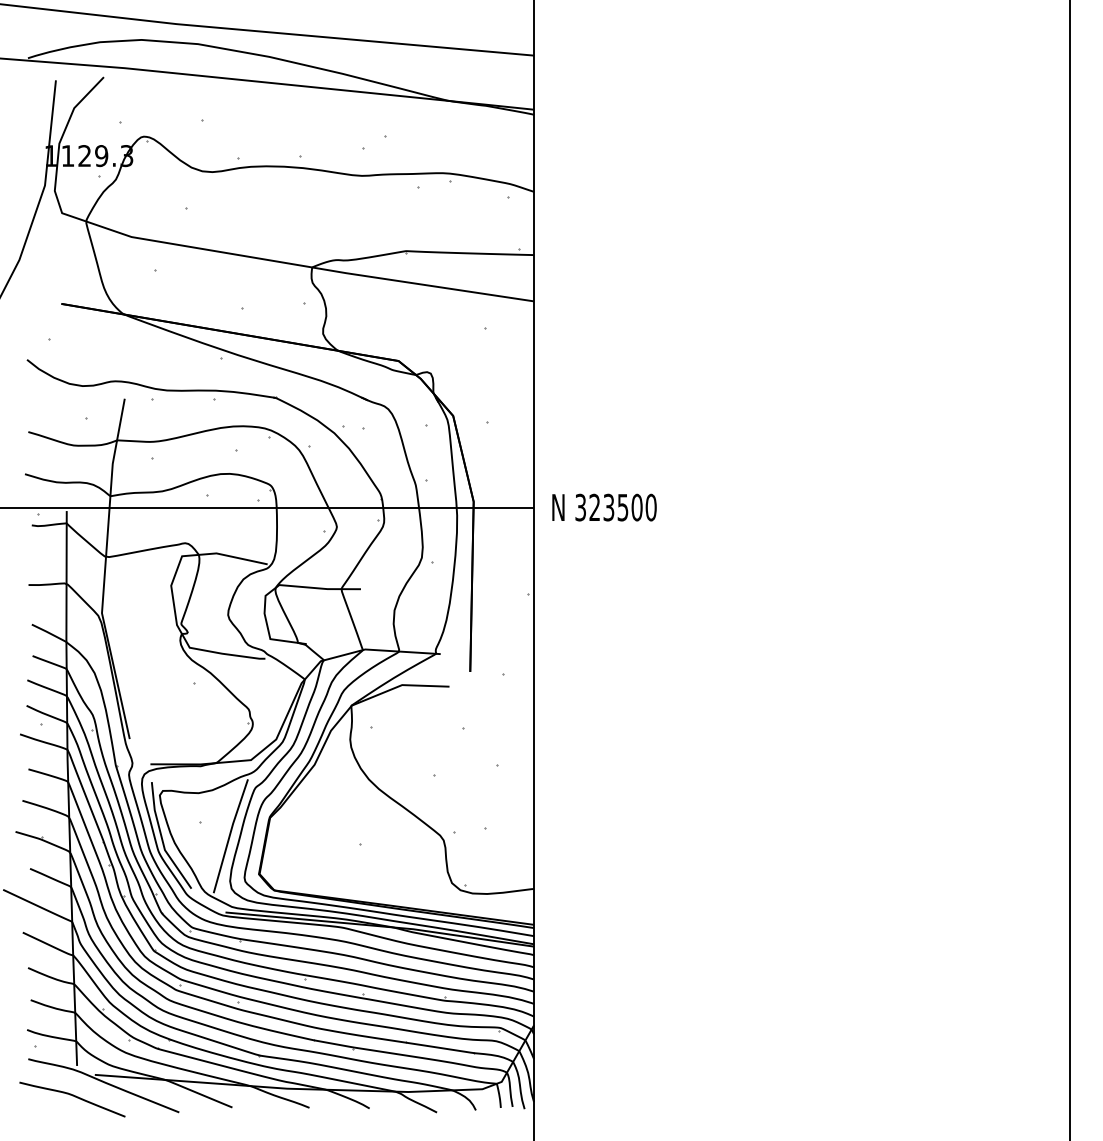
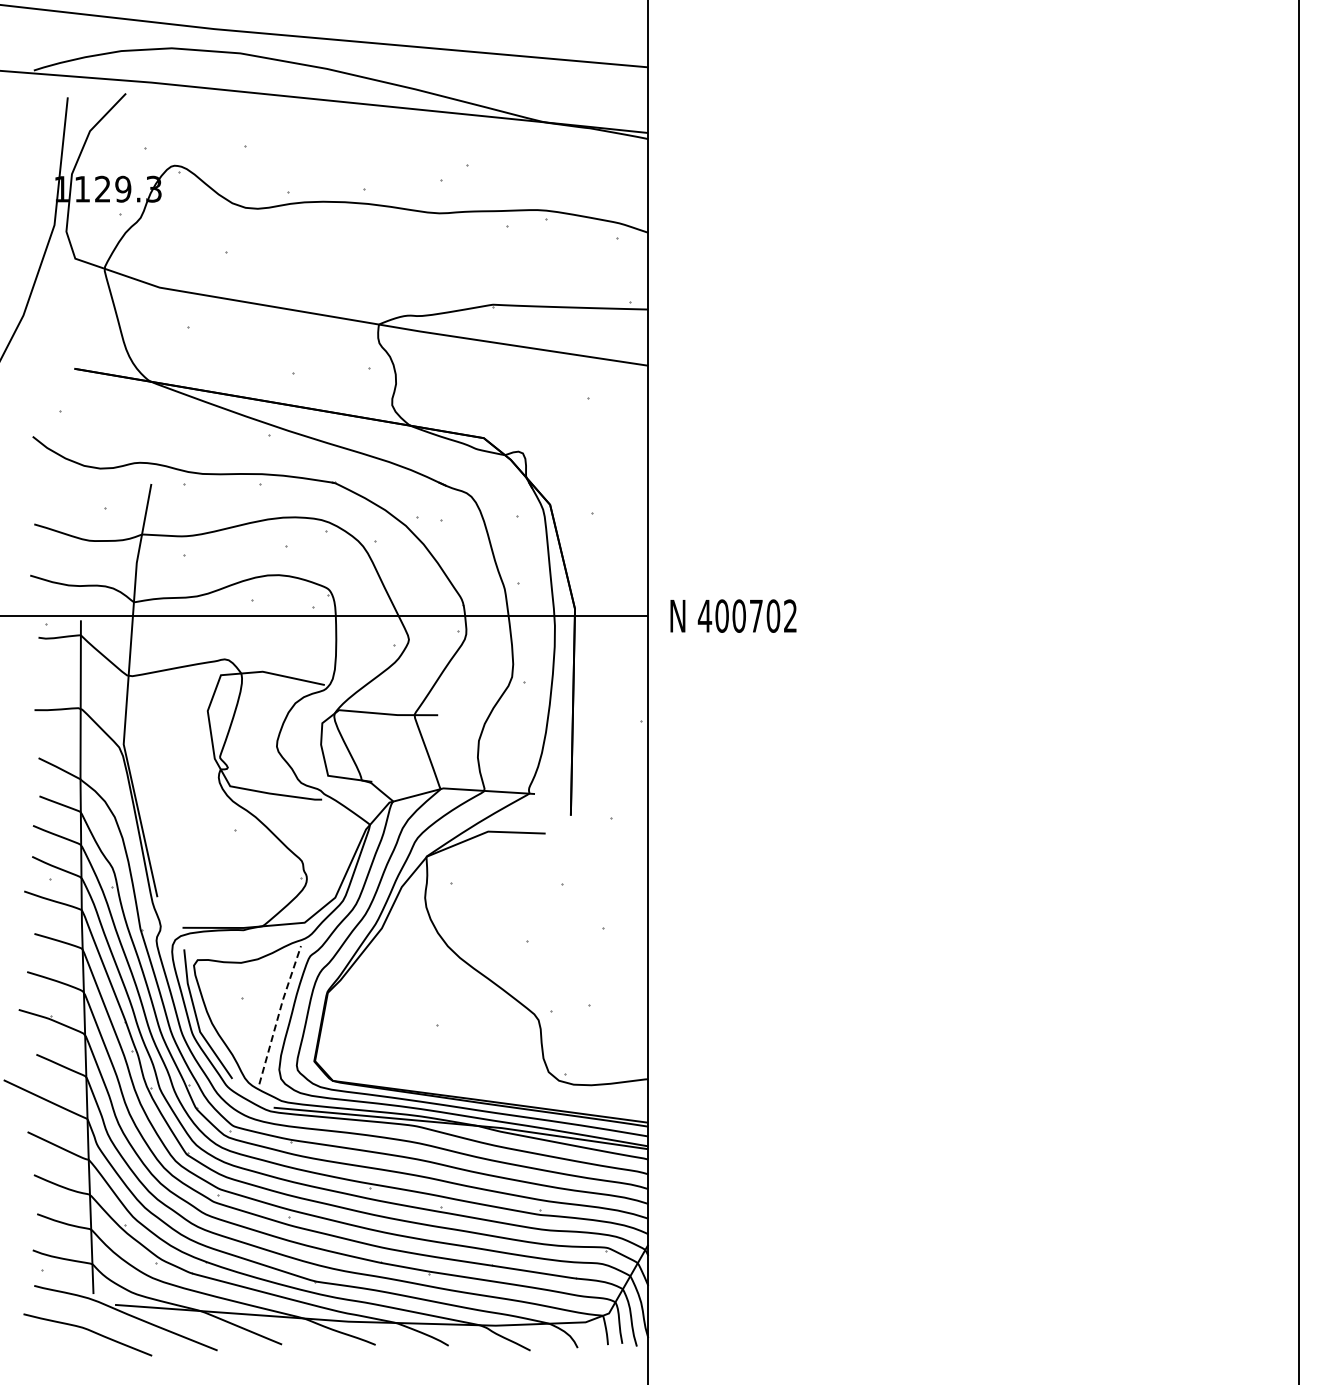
text: (615, 507) -> (747, 615), 323500 -> 400702
line: (229, 835) -> (278, 1014), solid -> dashed

